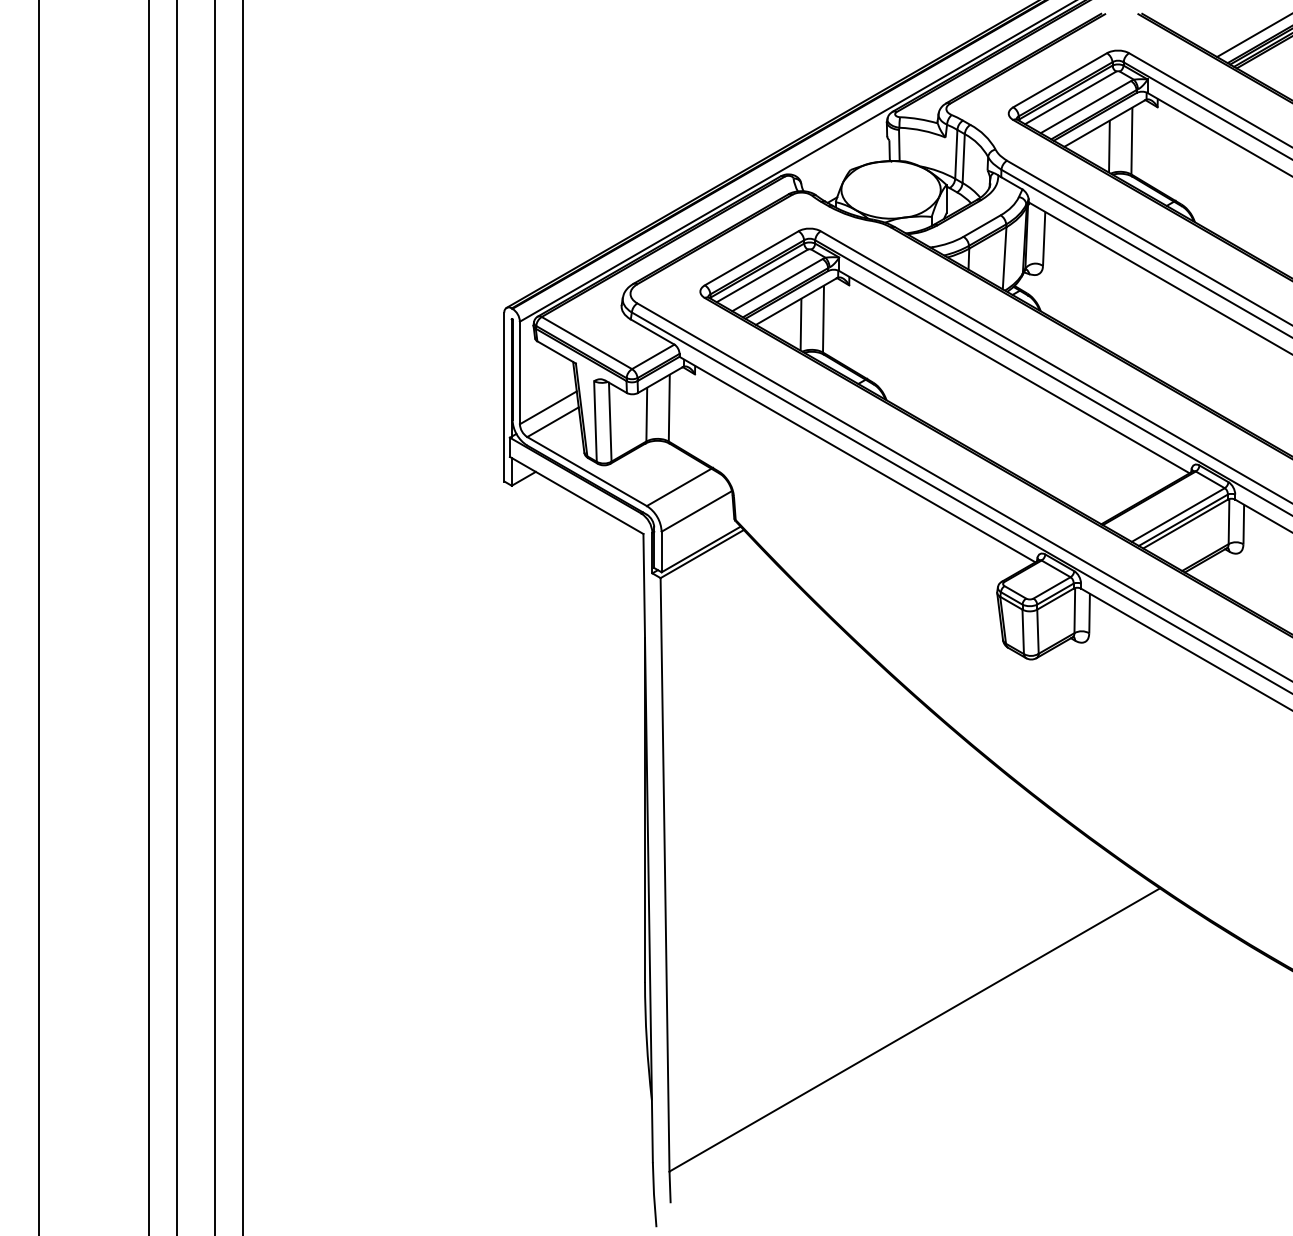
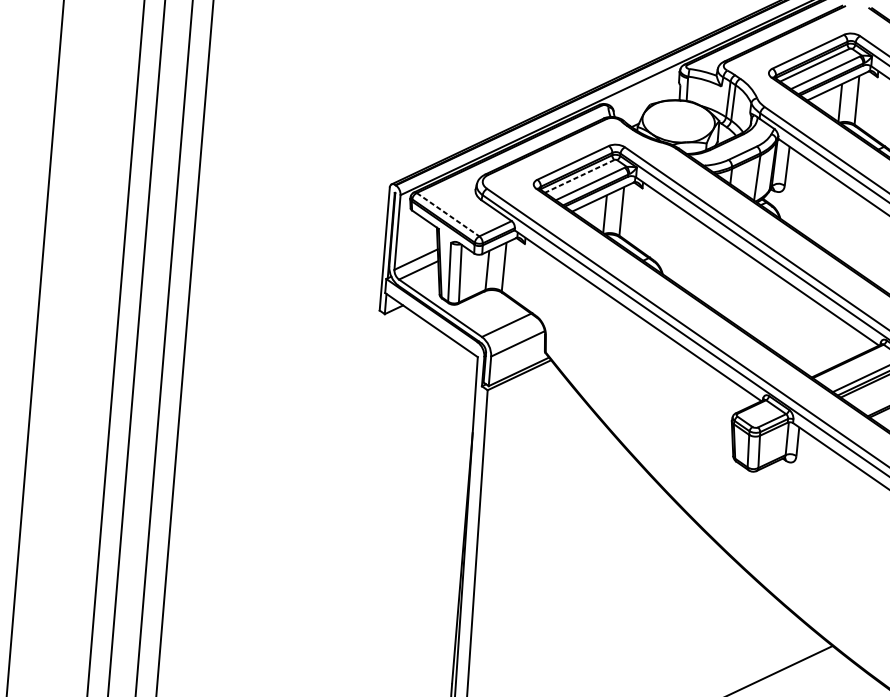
line: (762, 275) -> (579, 176), solid -> dashed
line: (587, 343) -> (448, 215), solid -> dashed

